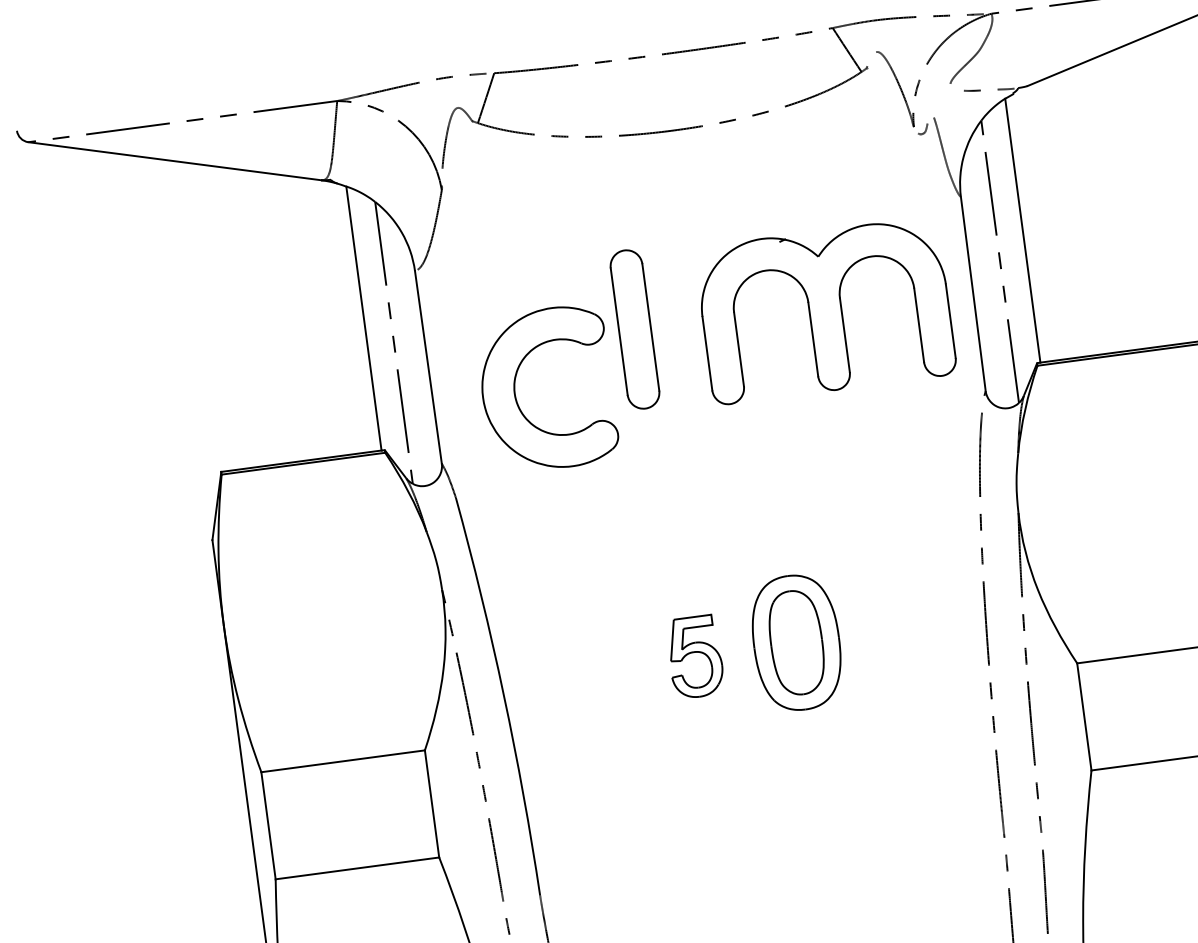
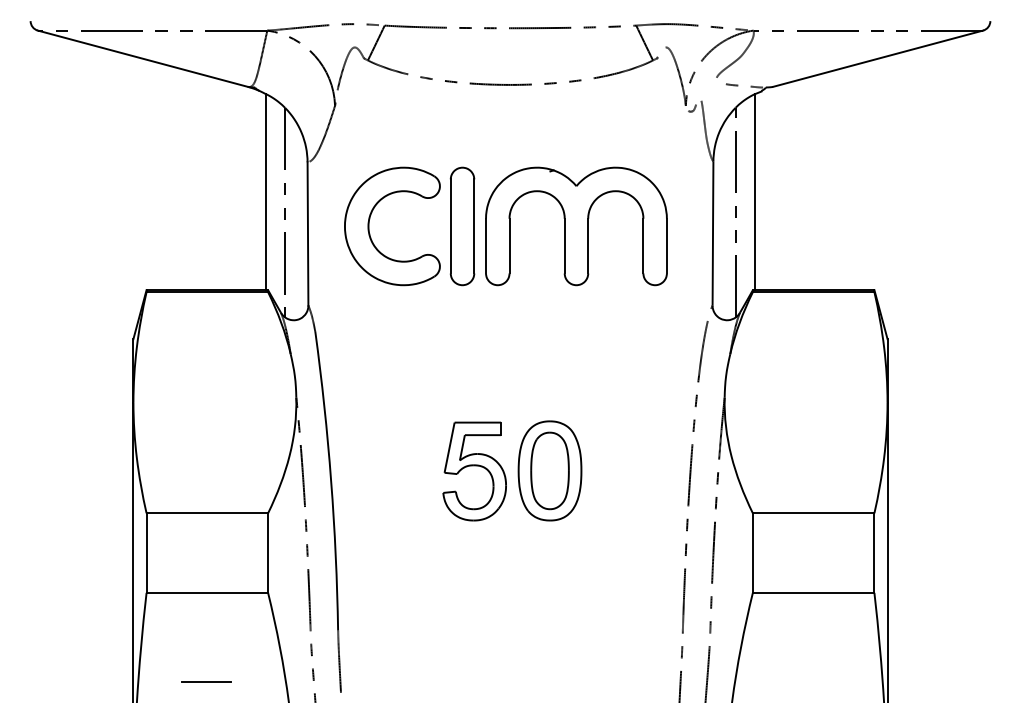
part: (825, 310) -> (576, 226), moved
part: (516, 393) -> (369, 226), moved
part: (695, 657) -> (474, 471), size x1.67

